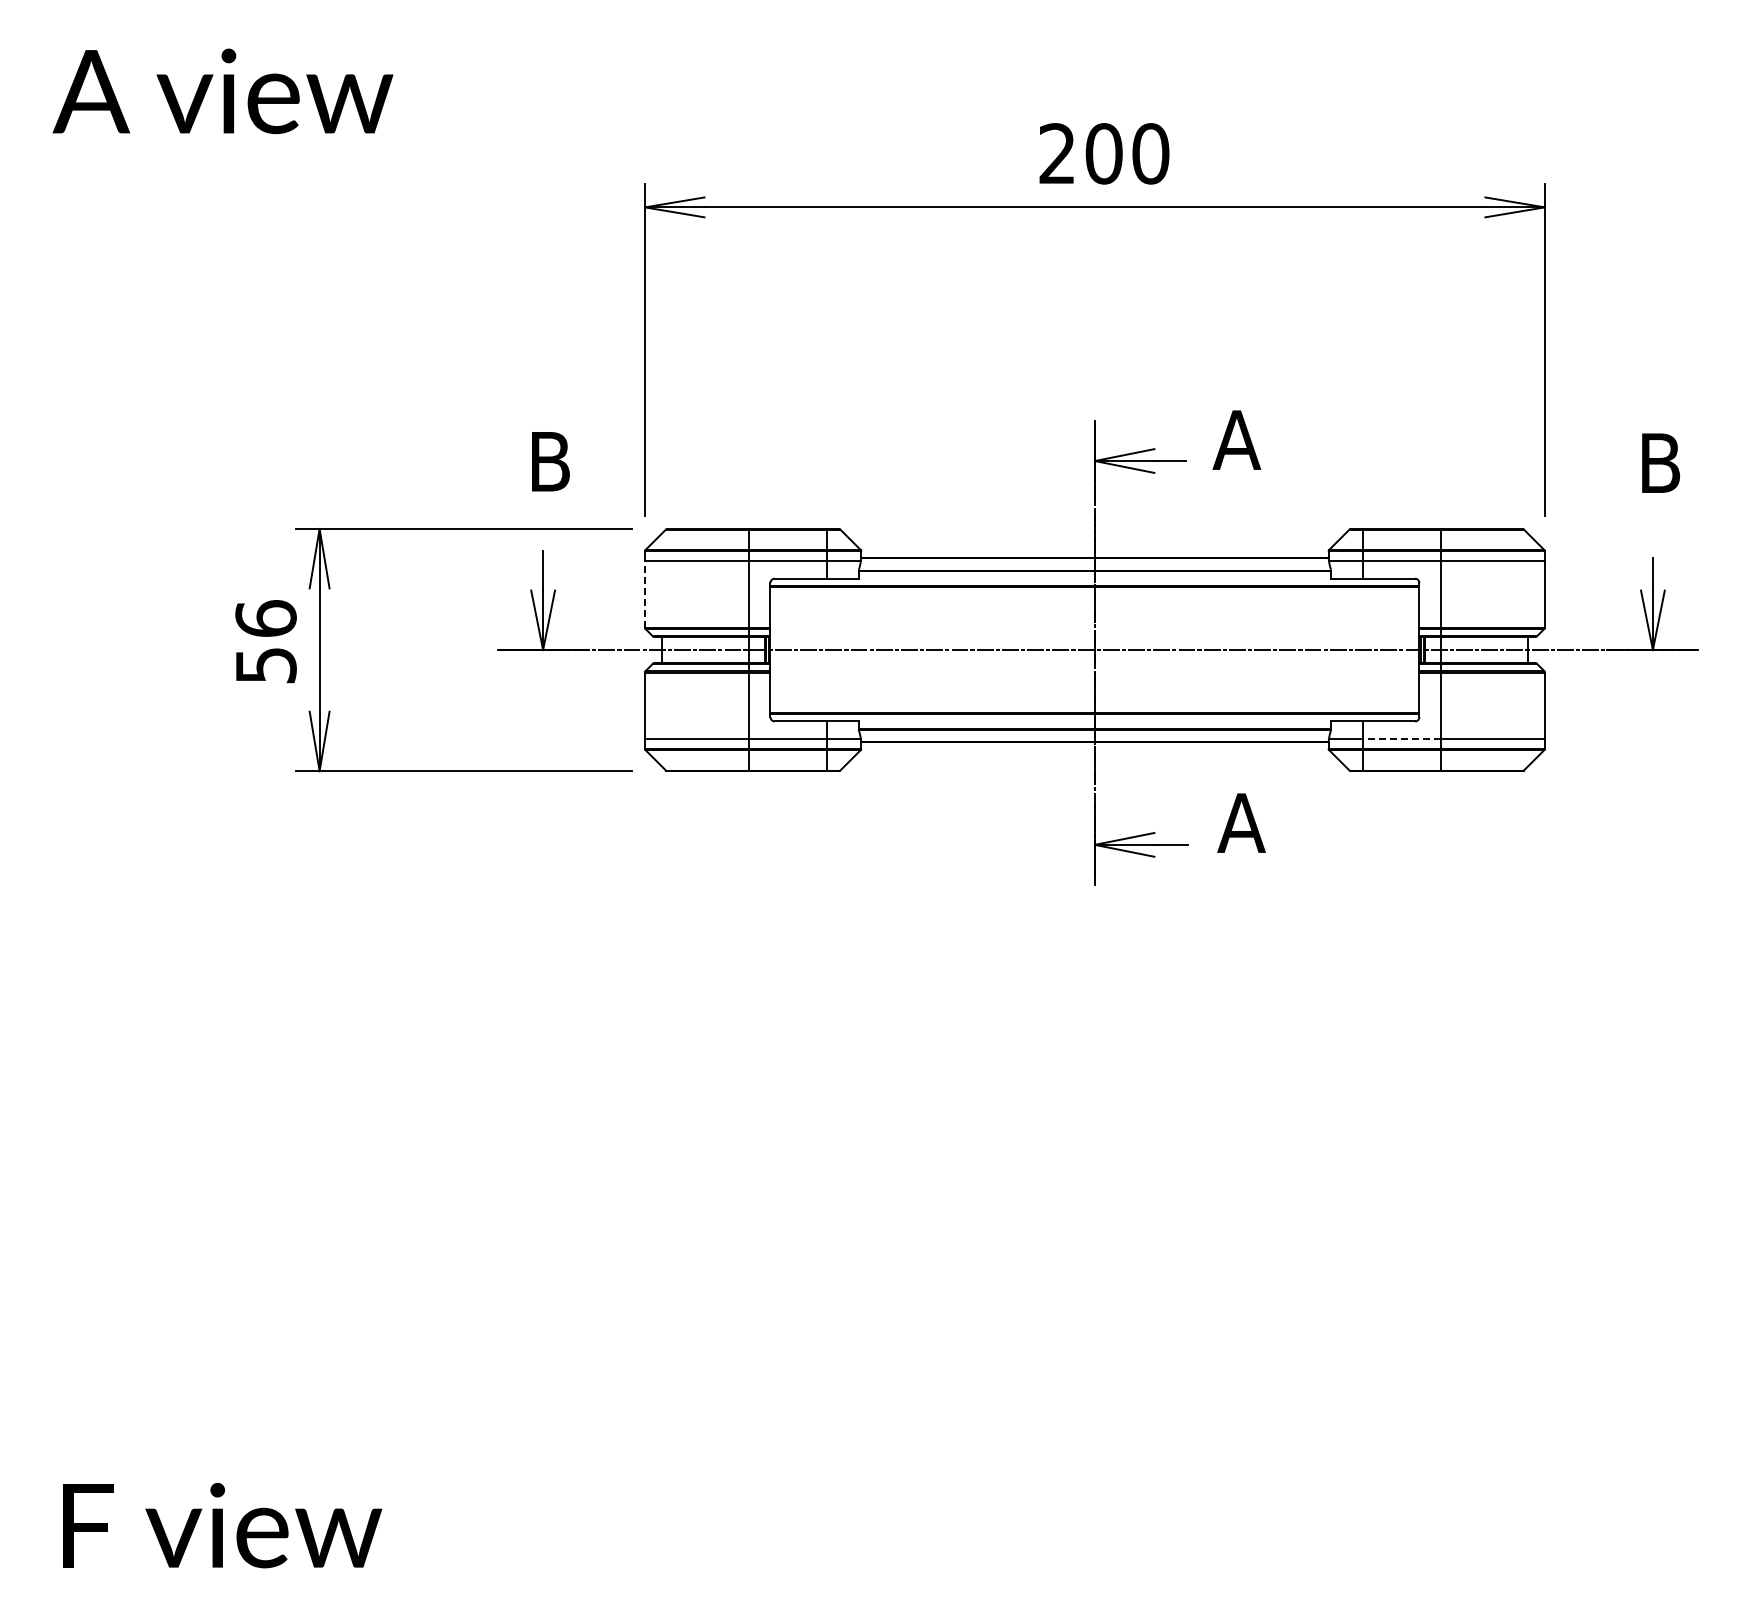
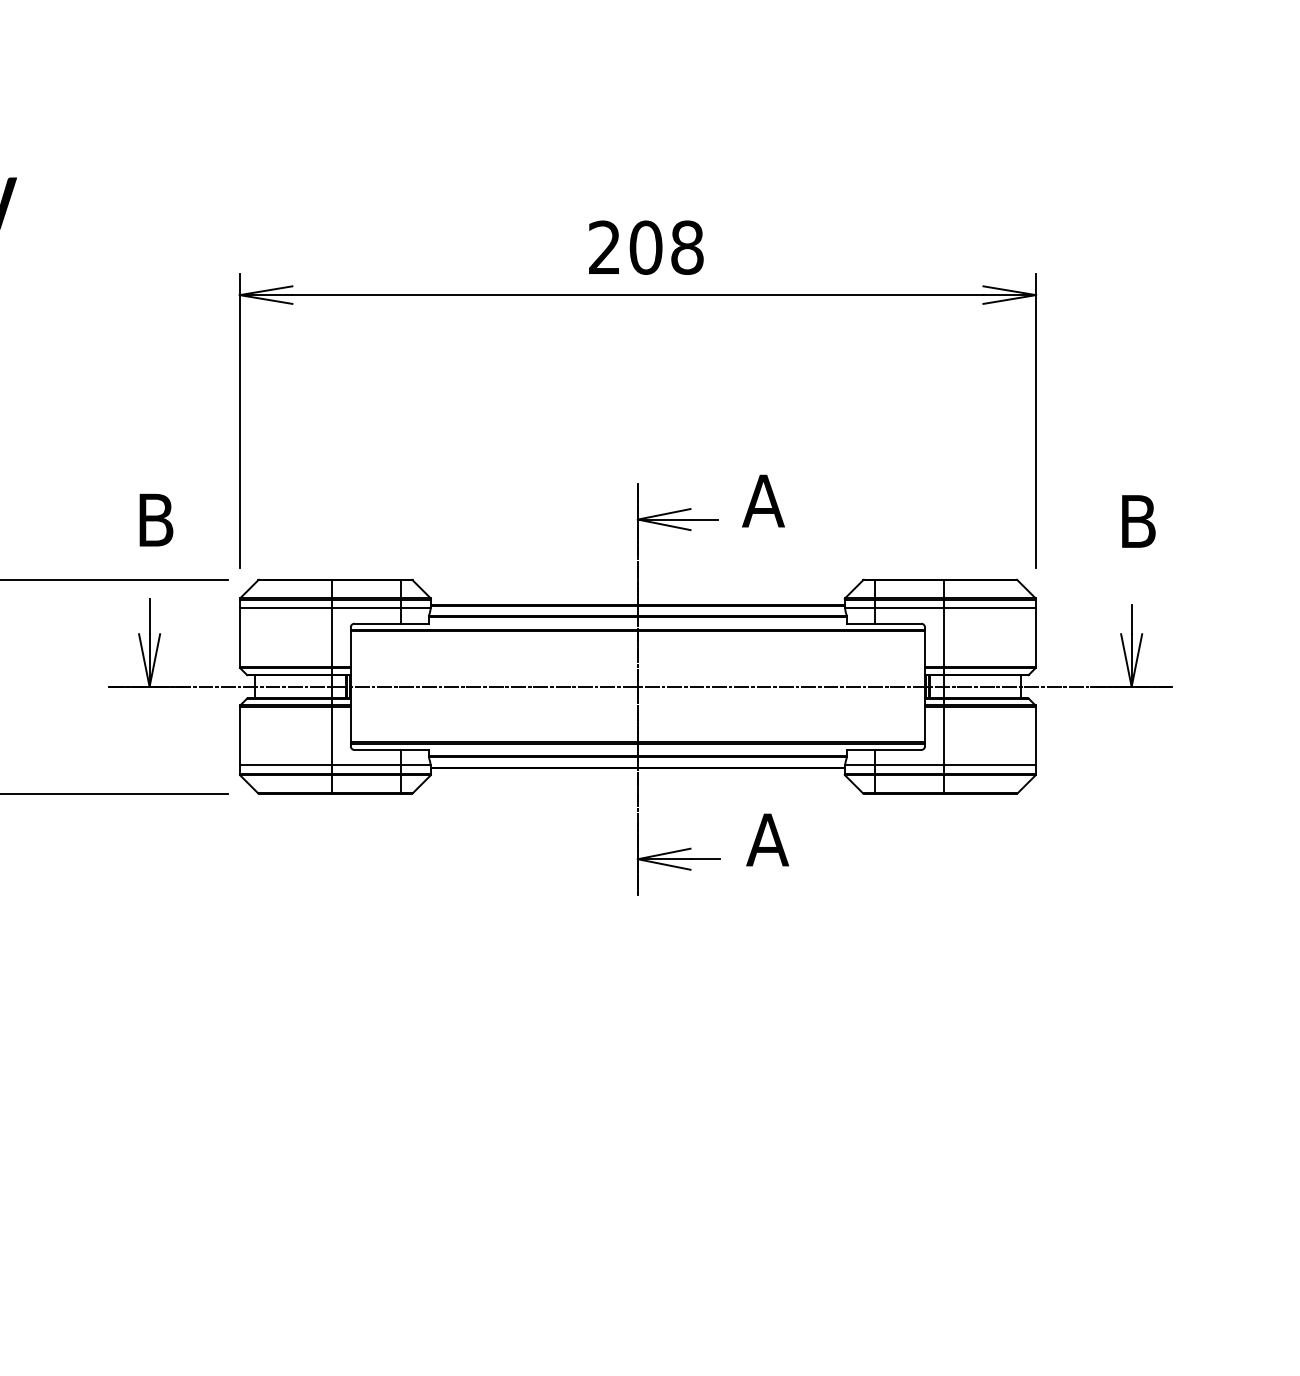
text: (1150, 153) -> (687, 247), 200 -> 208
line: (645, 593) -> (240, 636), dashed -> solid
line: (1402, 738) -> (910, 765), dashed -> solid

